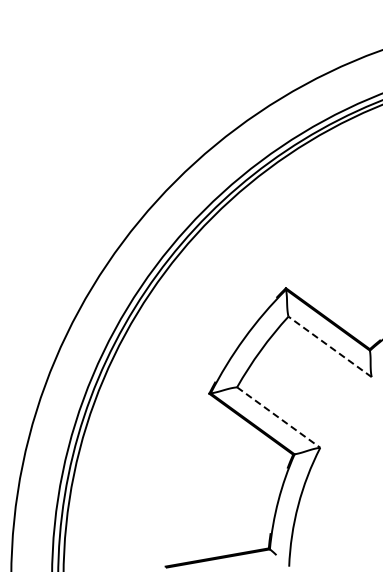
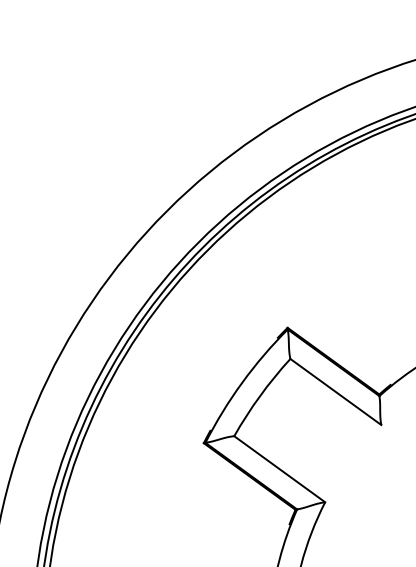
line: (329, 346) -> (335, 391), dashed -> solid
line: (279, 417) -> (280, 469), dashed -> solid

